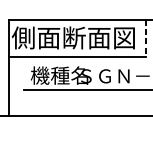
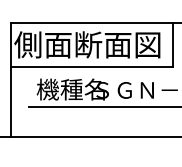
line: (146, 38) -> (173, 45), dashed -> solid

